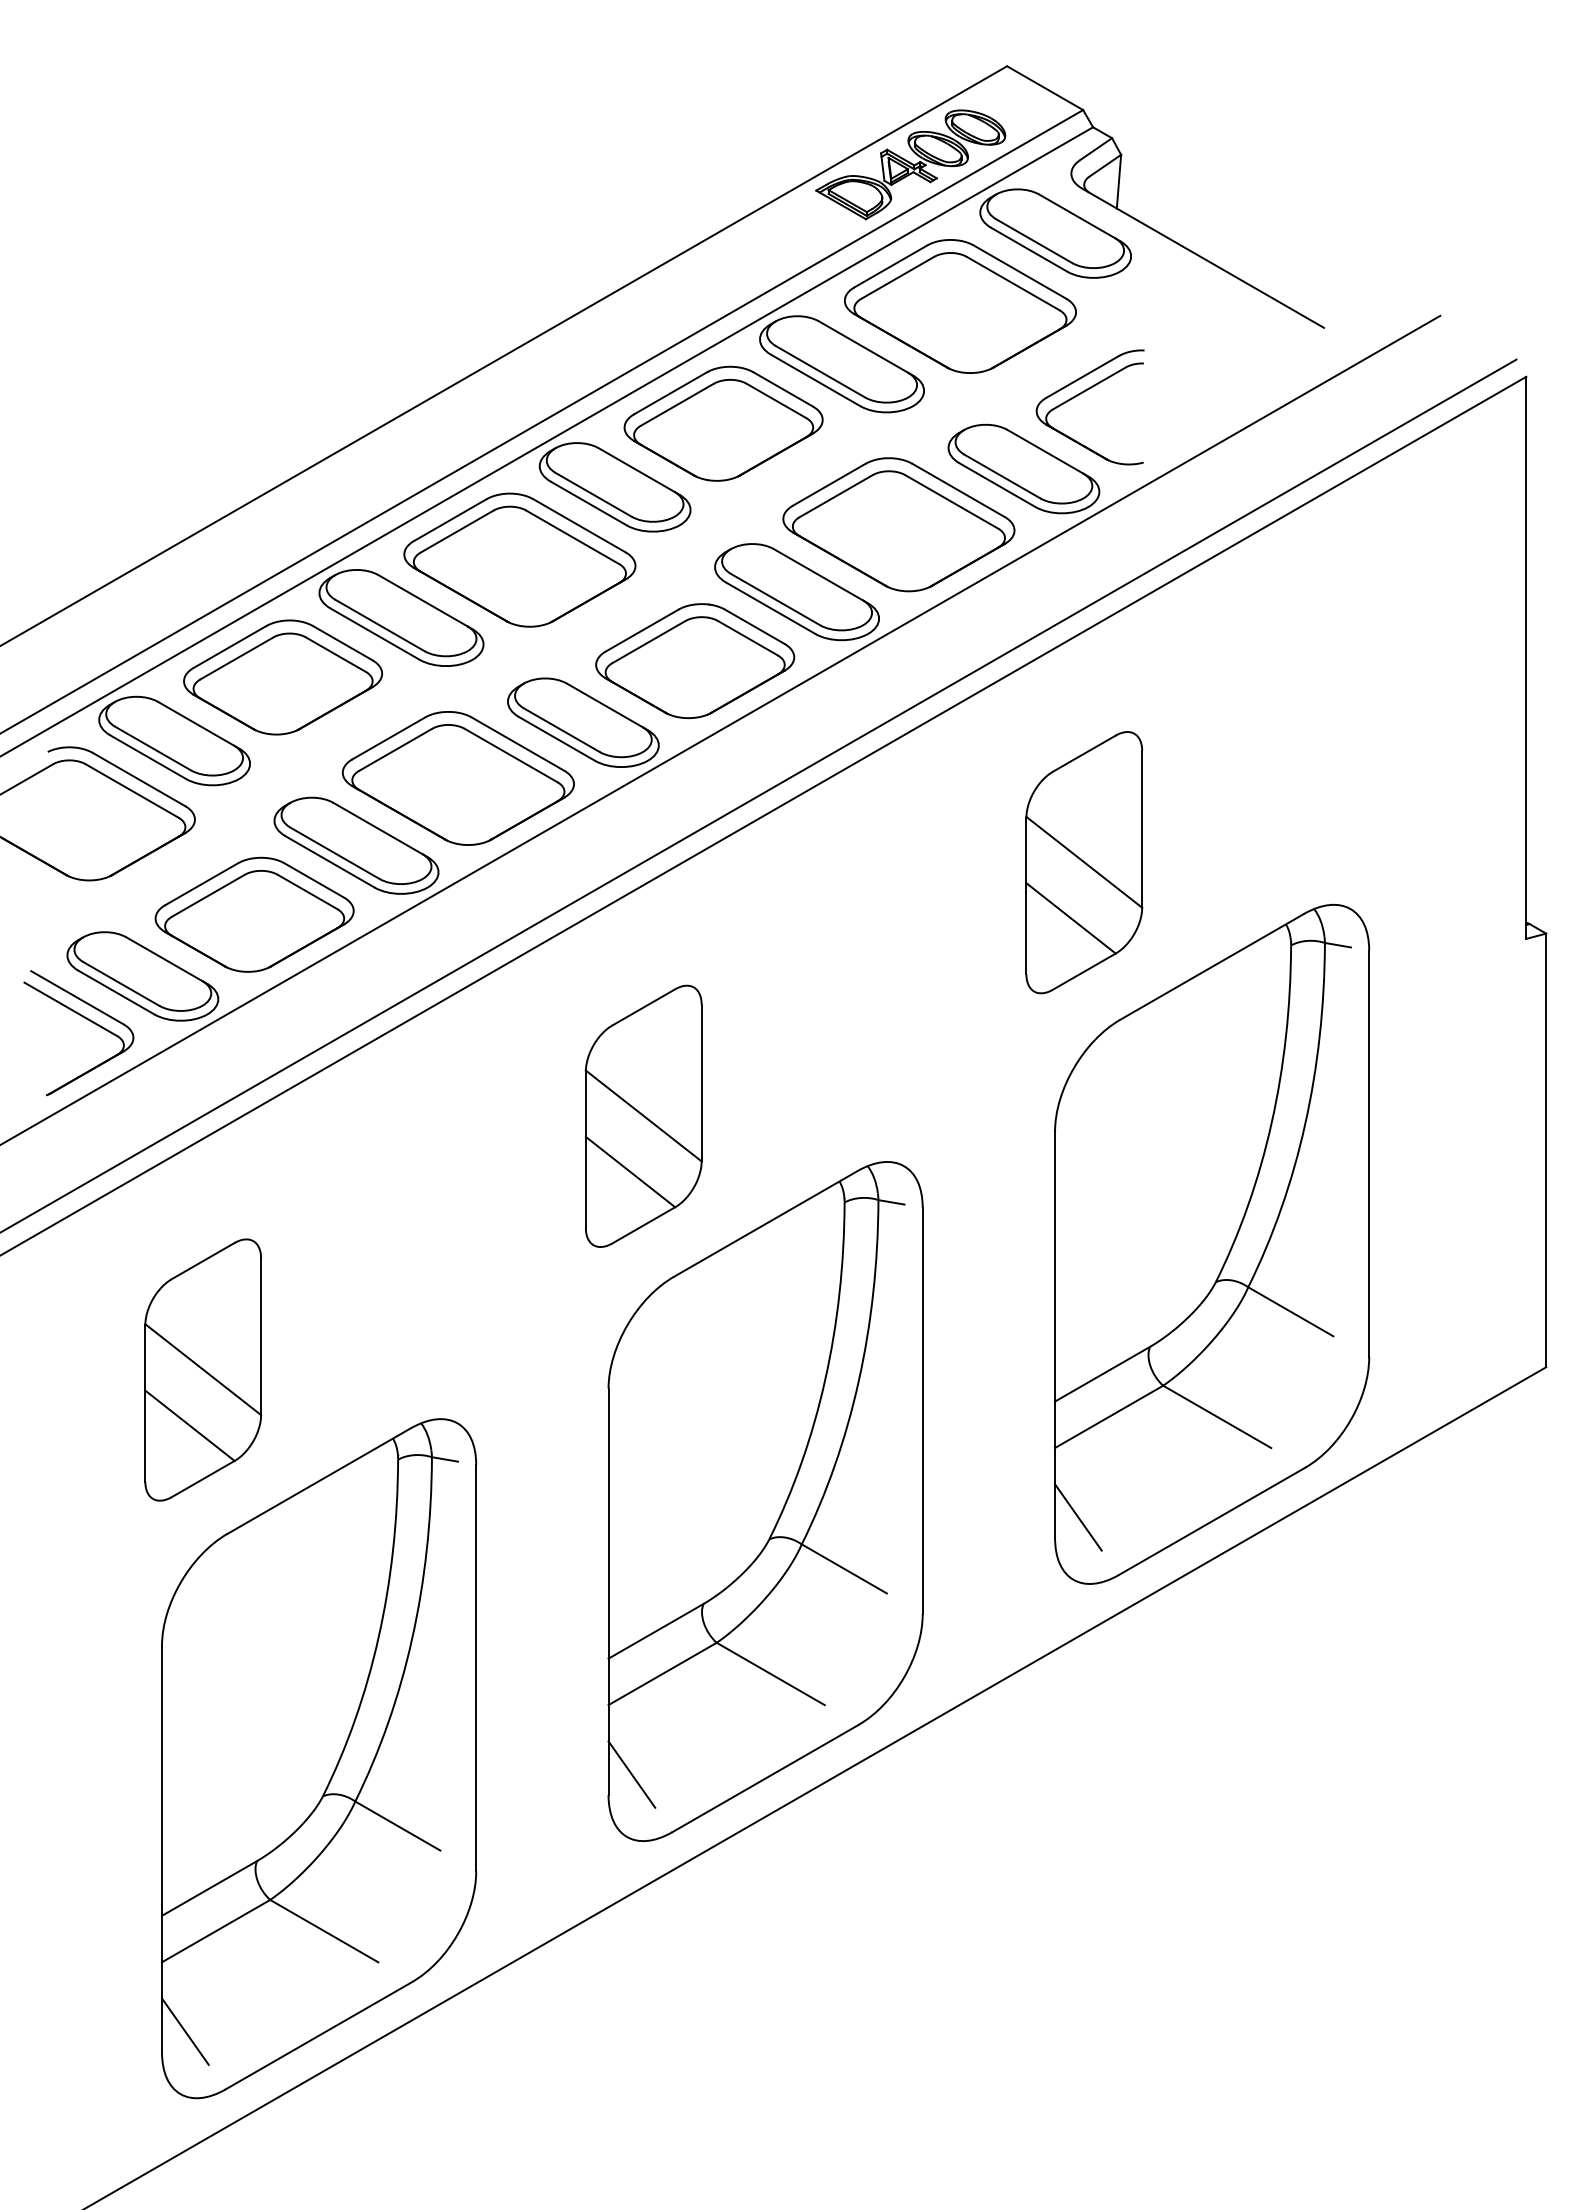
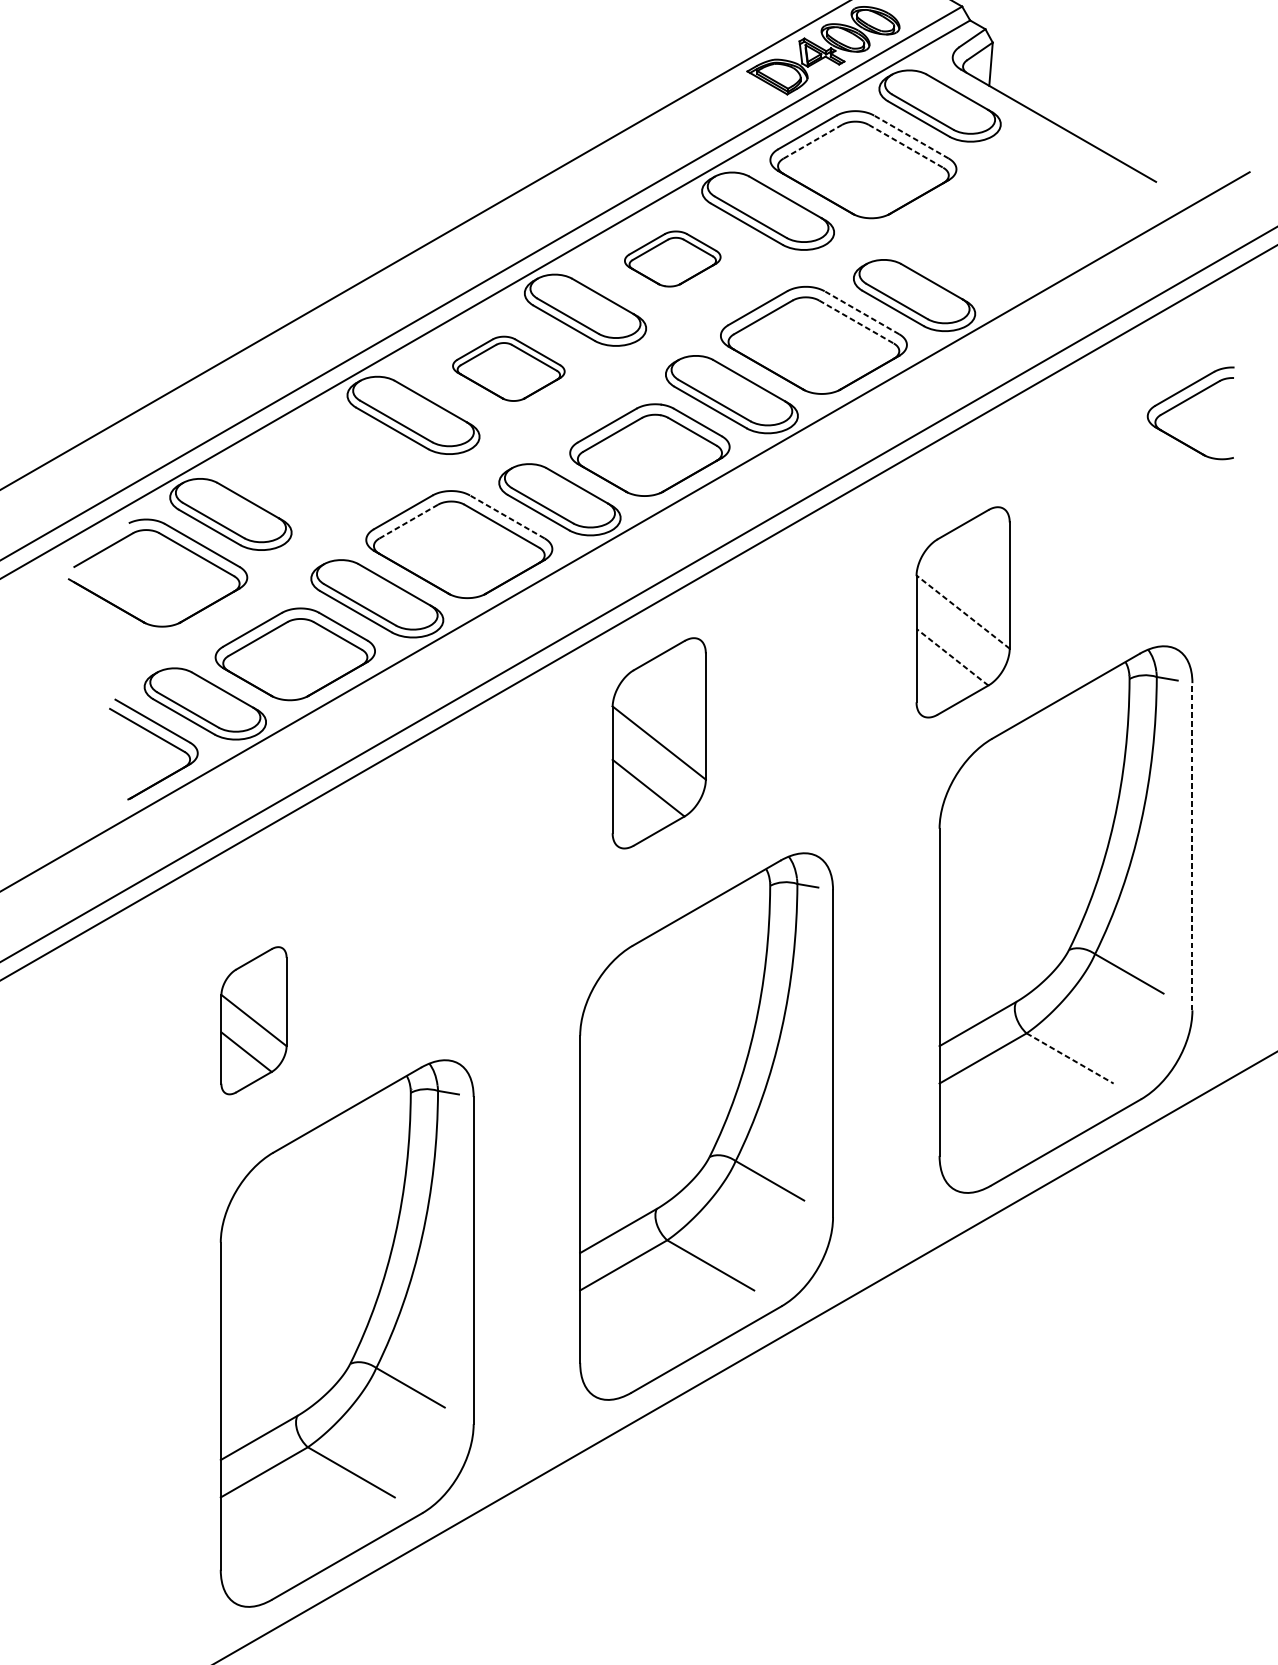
line: (1019, 271) -> (910, 136), solid -> dashed
line: (897, 277) -> (812, 141), solid -> dashed
line: (1013, 283) -> (906, 146), solid -> dashed
part: (1081, 394) -> (1183, 402), moved
part: (723, 423) -> (672, 258), size x0.6
line: (958, 490) -> (861, 312), solid -> dashed
line: (952, 502) -> (857, 322), solid -> dashed
part: (519, 559) -> (508, 368), size x0.6
part: (283, 677) -> (318, 463), removed
line: (517, 743) -> (506, 516), solid -> dashed
line: (395, 749) -> (408, 521), solid -> dashed
line: (1084, 862) -> (963, 612), solid -> dashed
line: (1071, 918) -> (952, 657), solid -> dashed
part: (643, 1115) -> (659, 742), moved
line: (1369, 1153) -> (1192, 846), solid -> dashed
part: (203, 1369) -> (254, 1020), size x0.7
line: (1217, 1417) -> (1070, 1058), solid -> dashed
line: (1078, 1517) -> (958, 1139), removed
line: (631, 1774) -> (598, 1346), removed
line: (185, 2031) -> (239, 1553), removed

